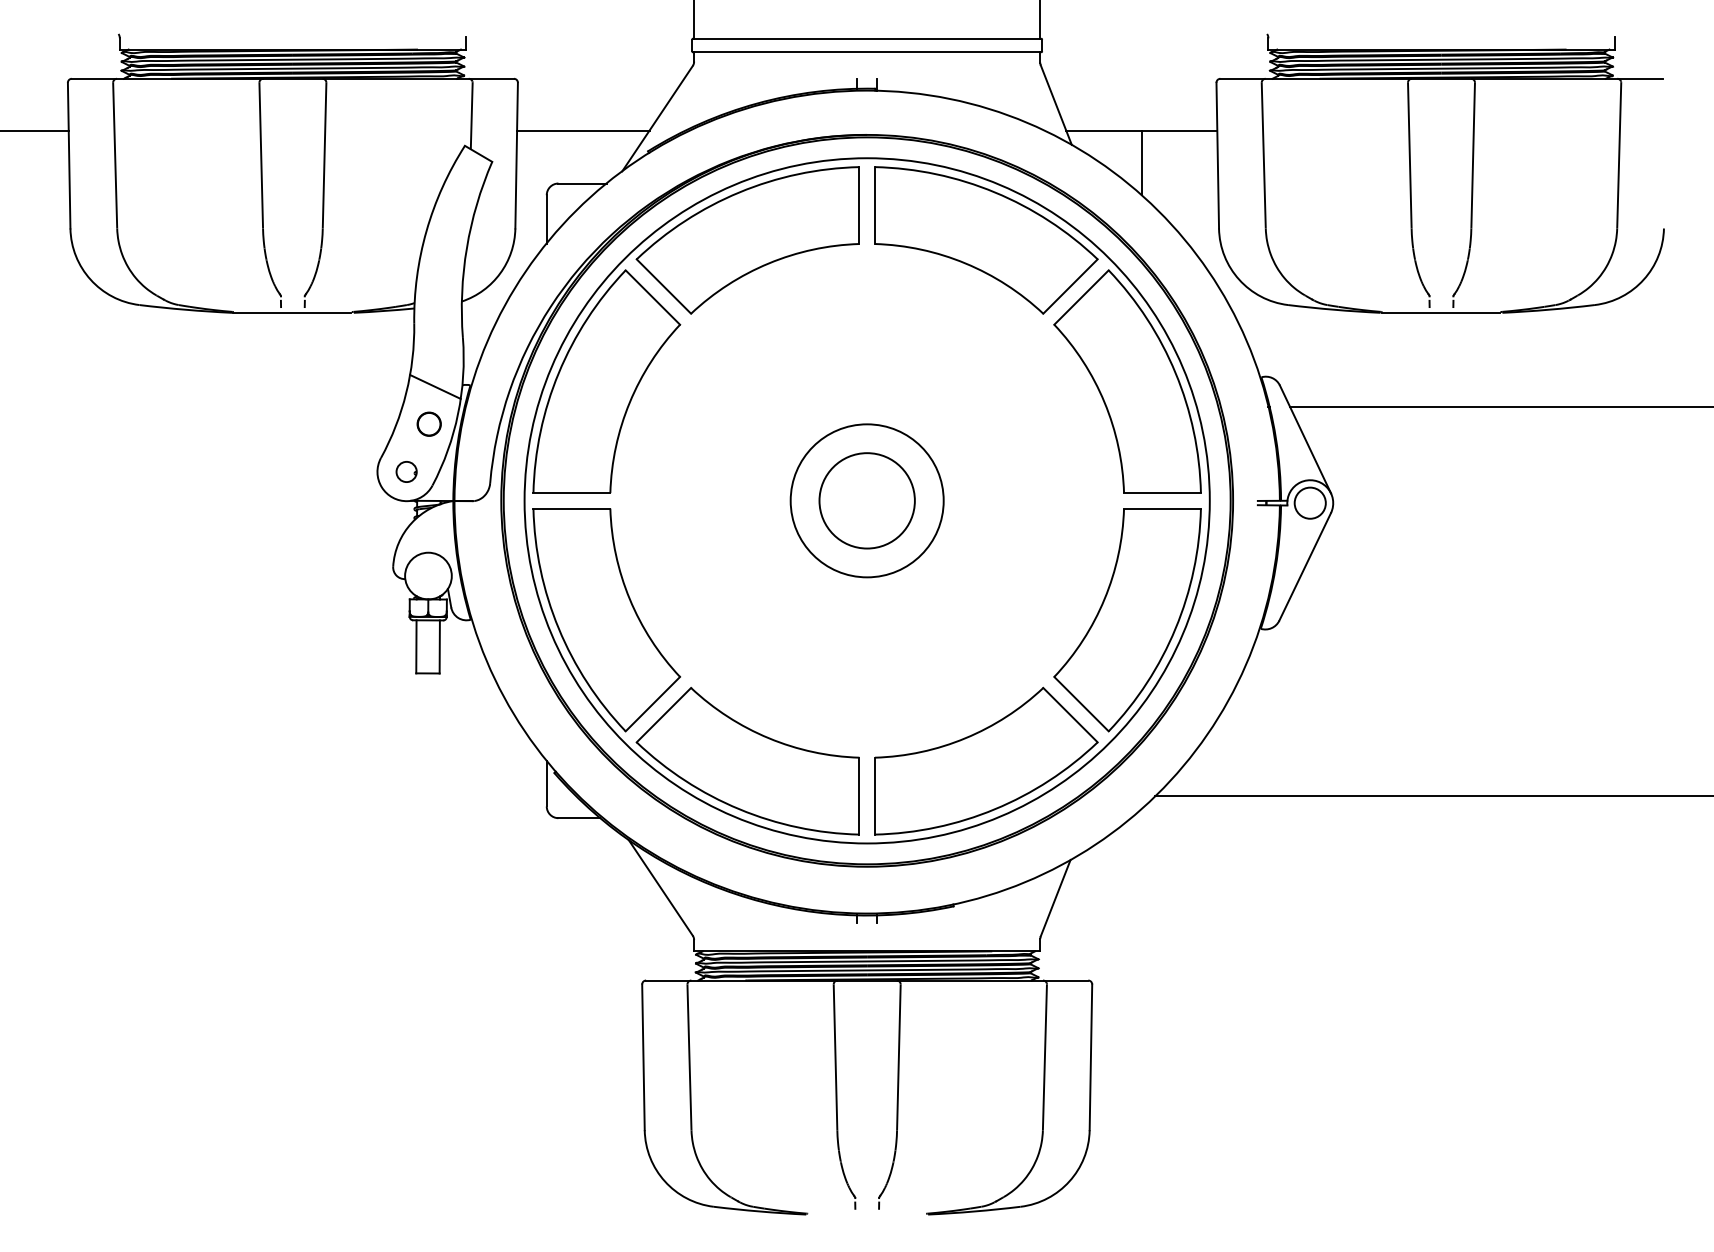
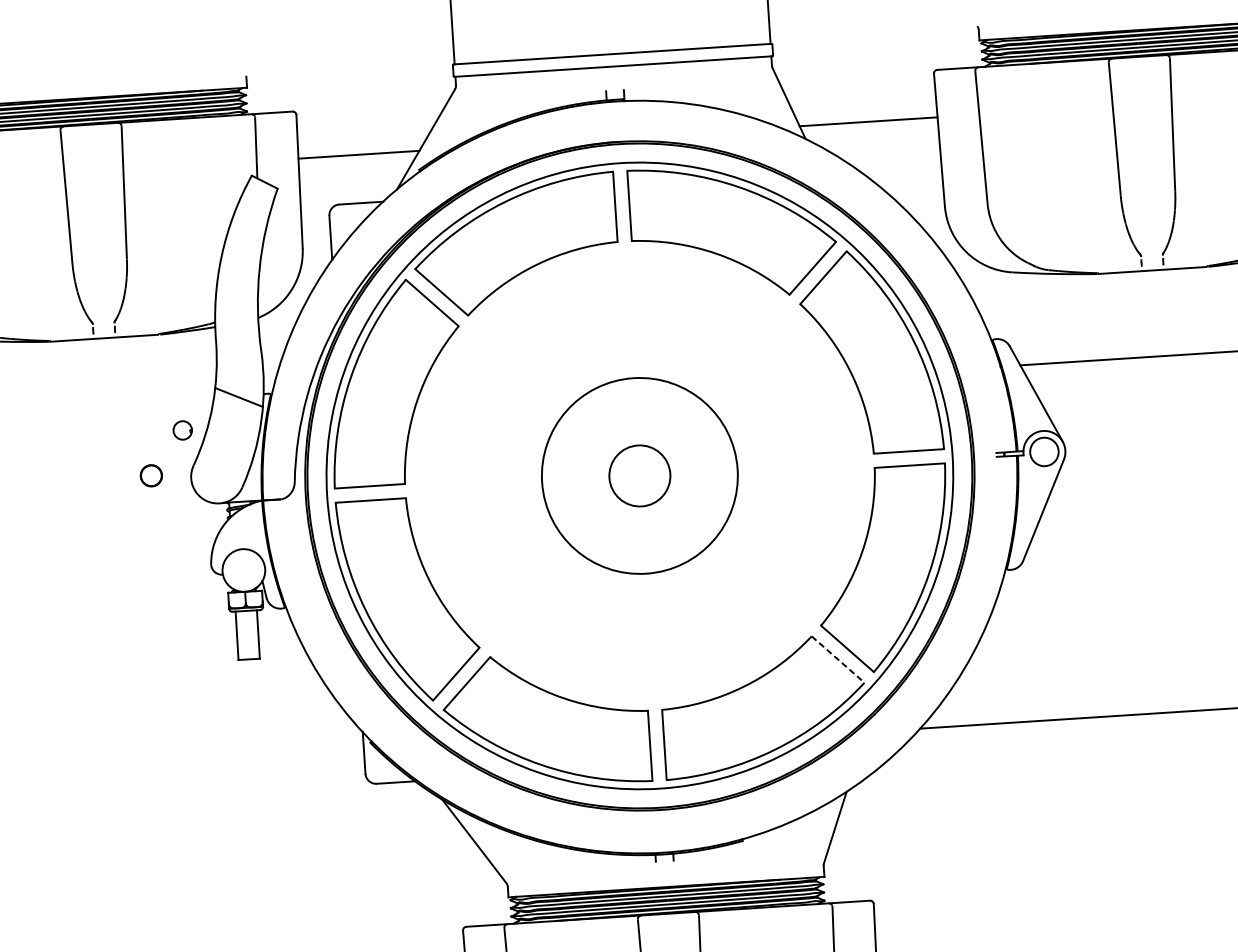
line: (1141, 162) -> (870, 150), removed
circle: (428, 423) -> (150, 475), moved
part: (406, 471) -> (182, 430), moved
circle: (866, 500) -> (639, 475), size x0.7
circle: (866, 500) -> (639, 475), size x1.4
line: (1070, 715) -> (838, 659), solid -> dashed

